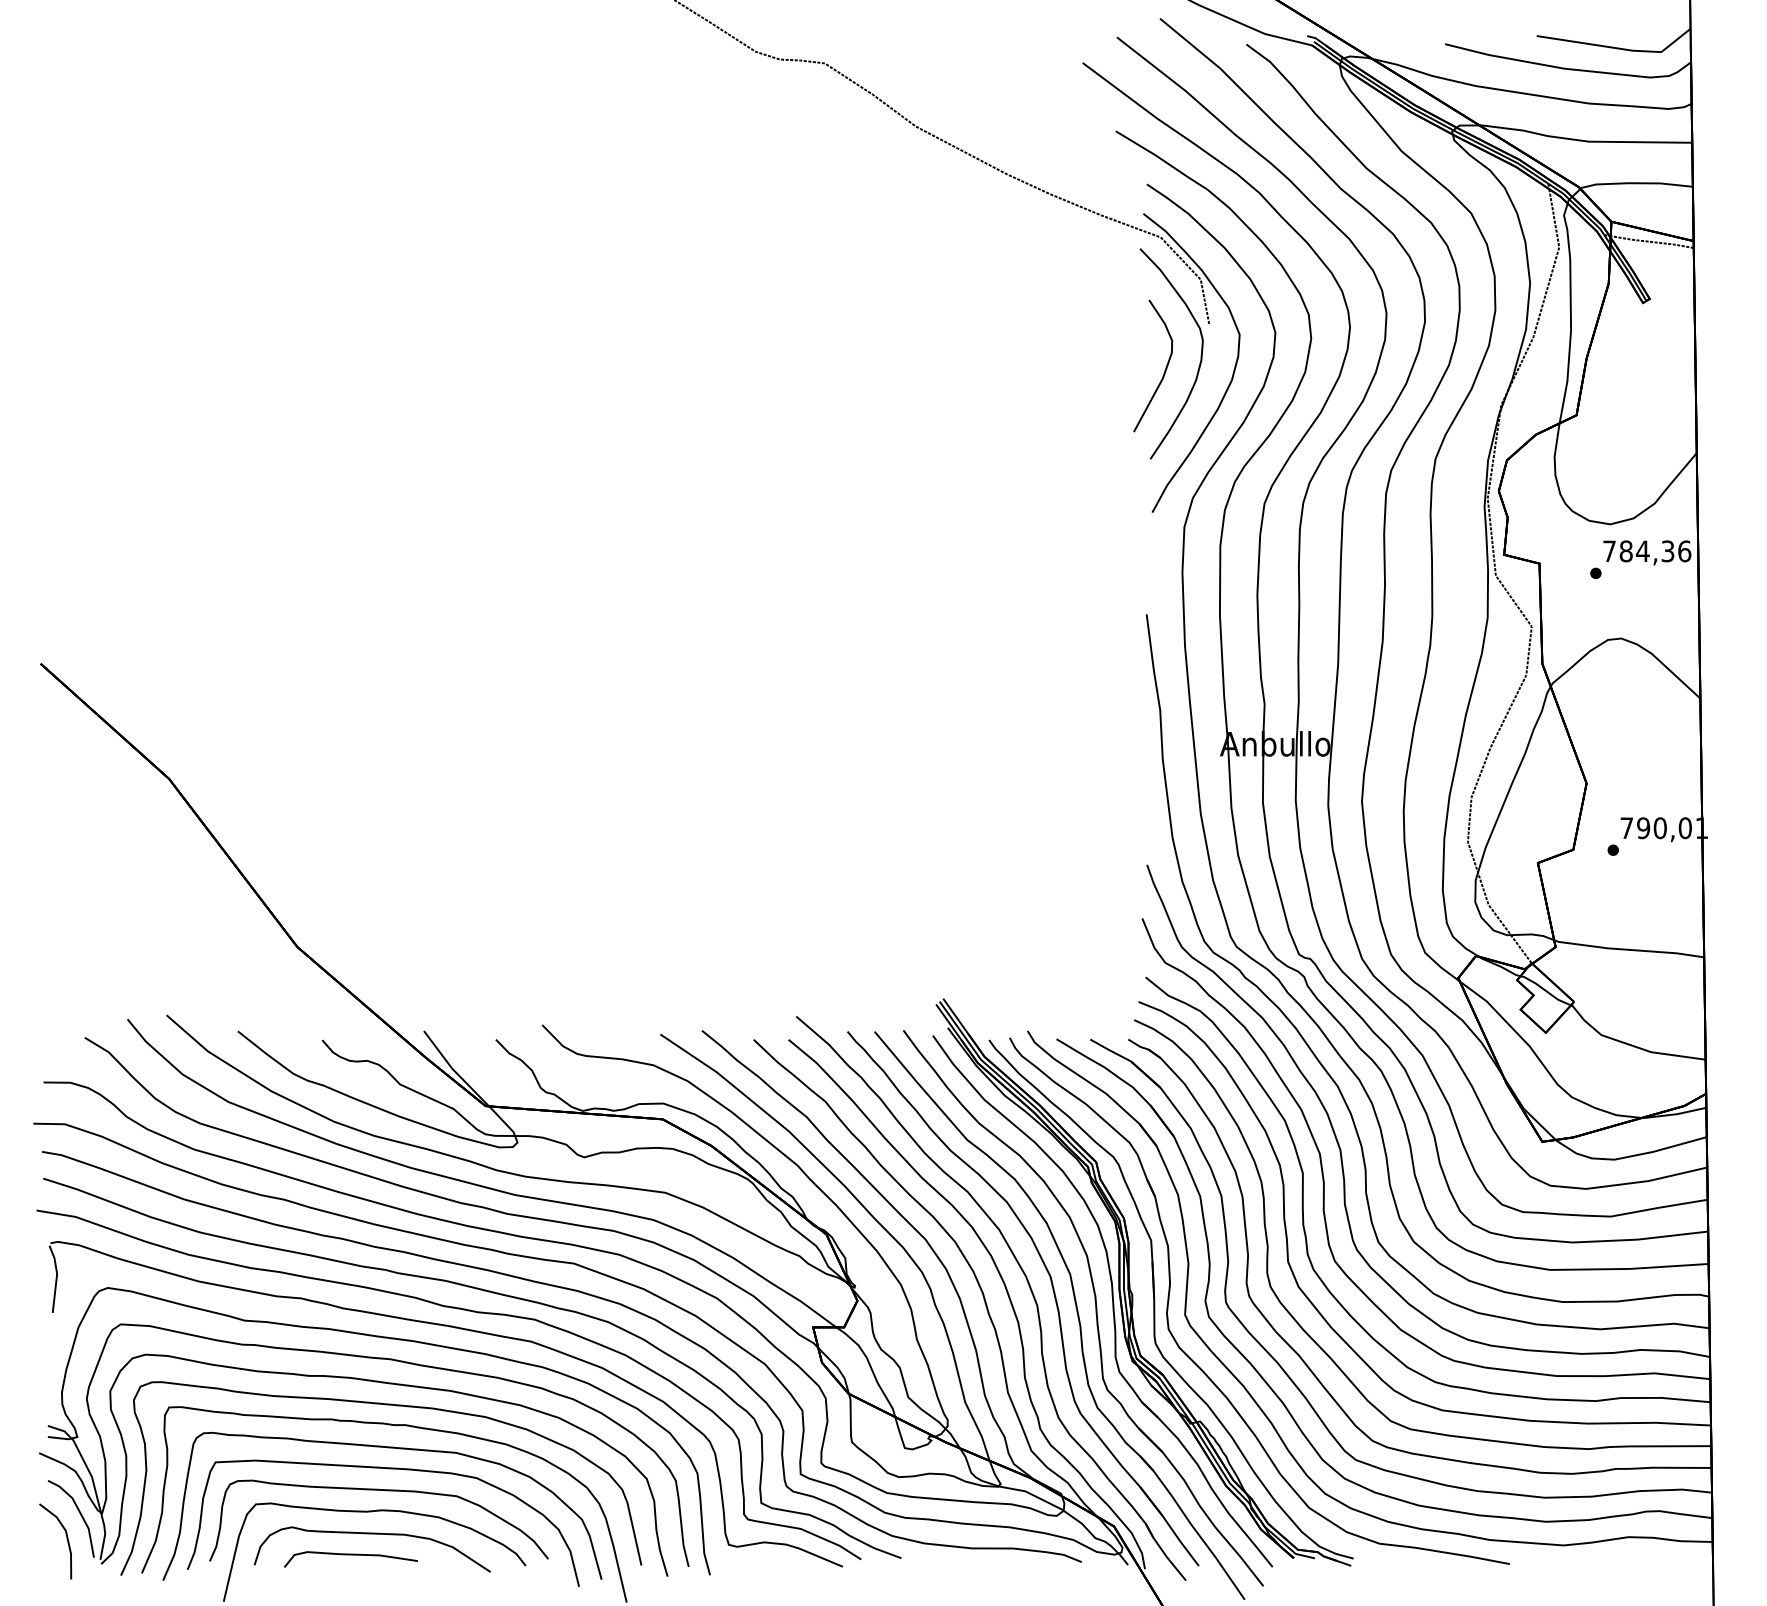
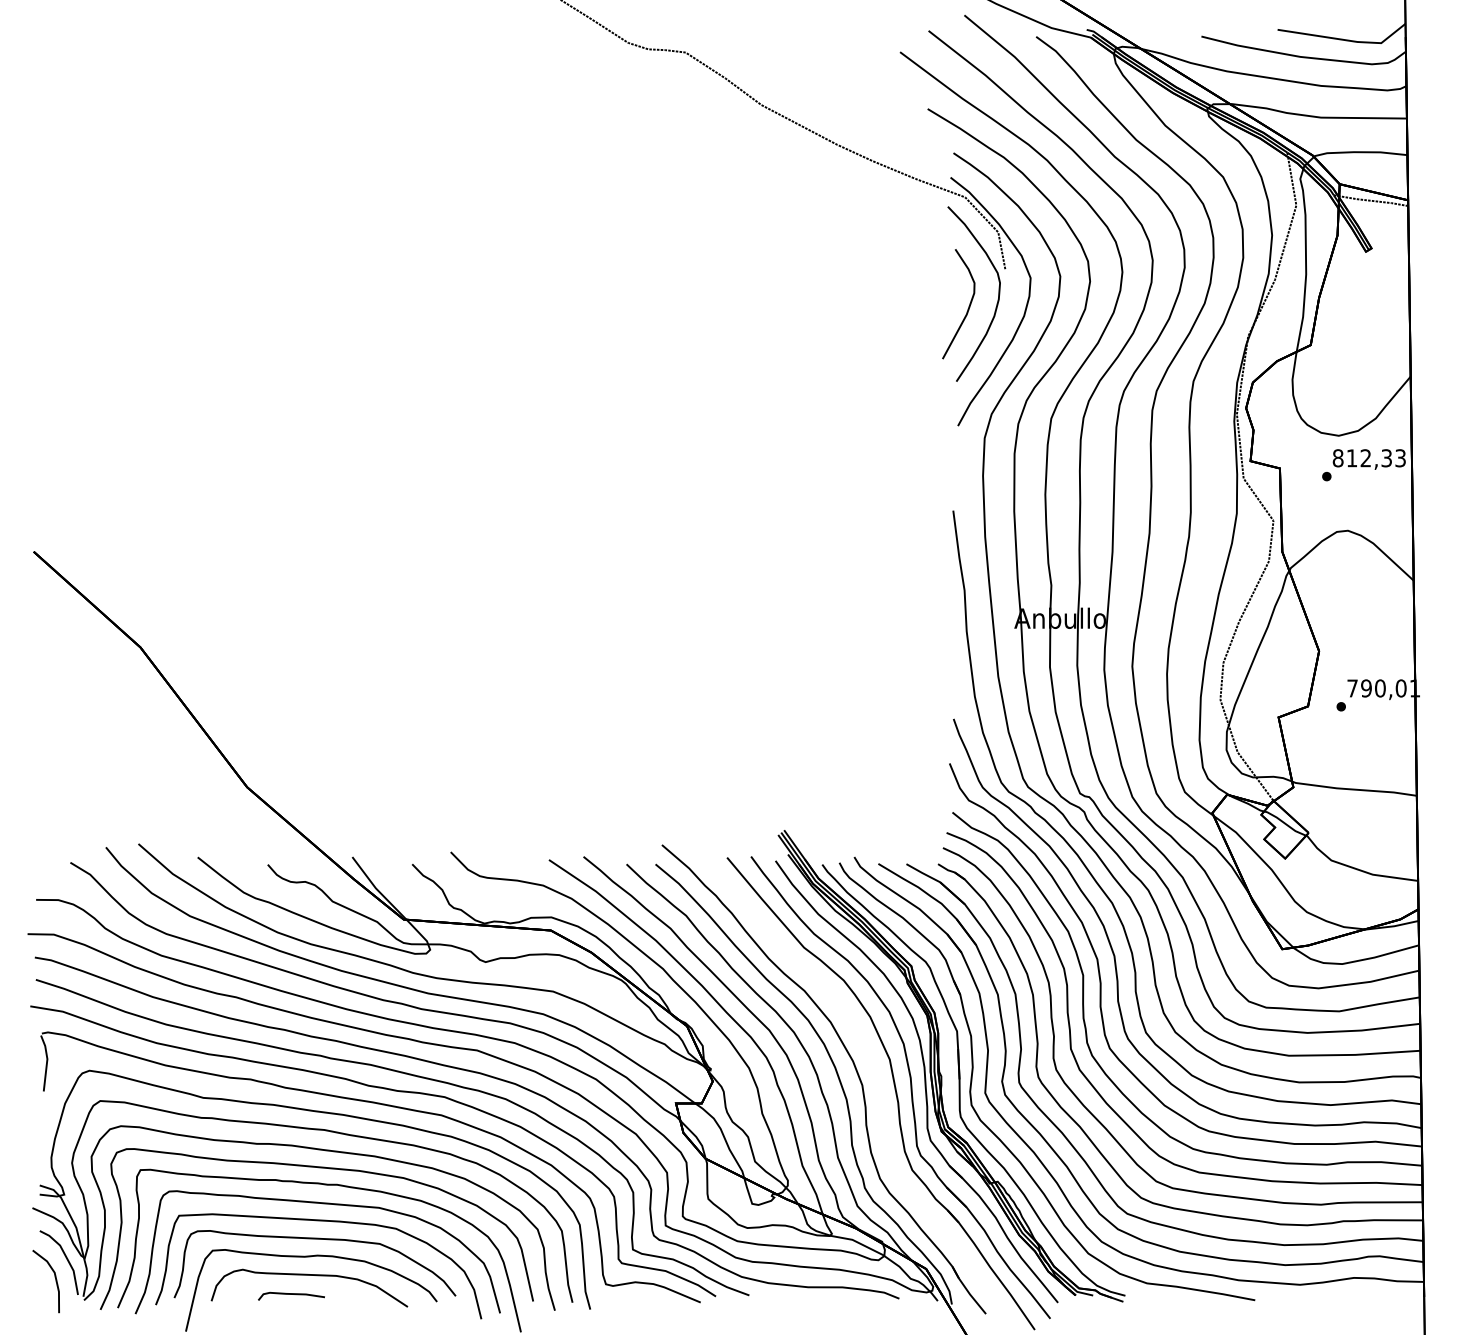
text: (1647, 551) -> (1369, 458), 784,36 -> 812,33
part: (1051, 1288) -> (874, 1071), removed
part: (350, 1559) -> (291, 1296), size x0.6

